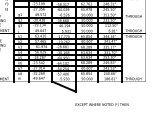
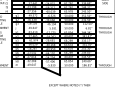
text: (101, 105) -> (69, 85), moved

